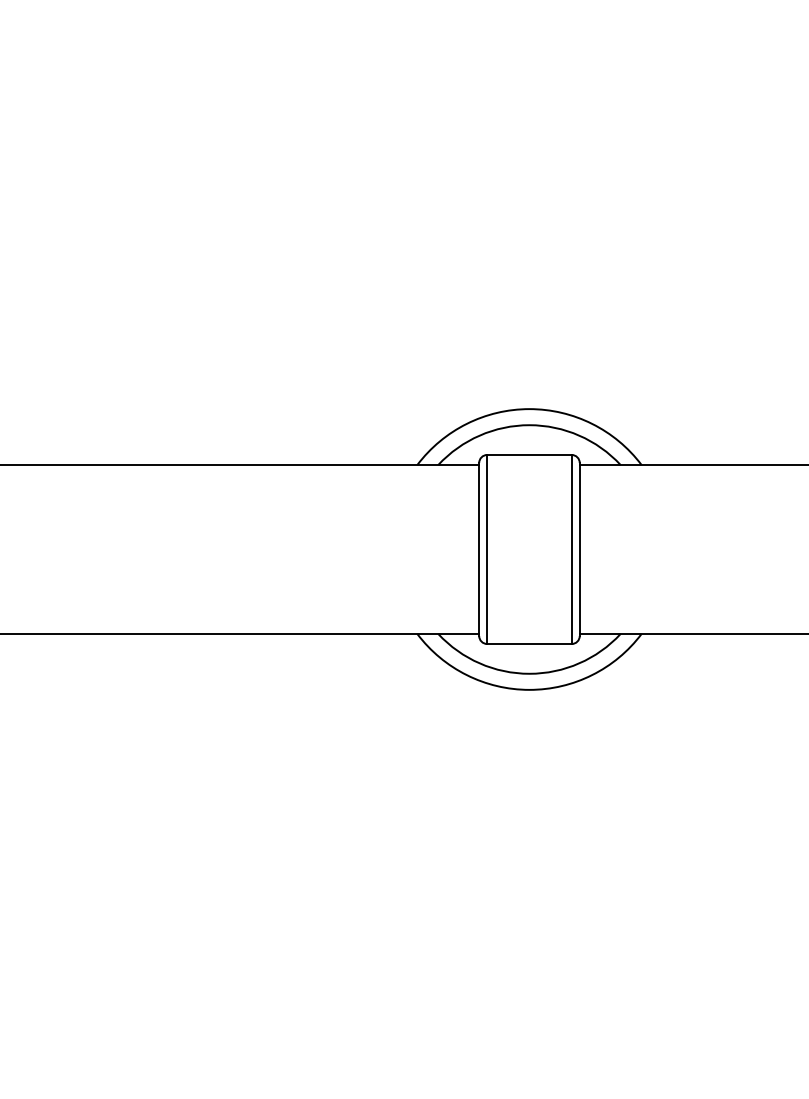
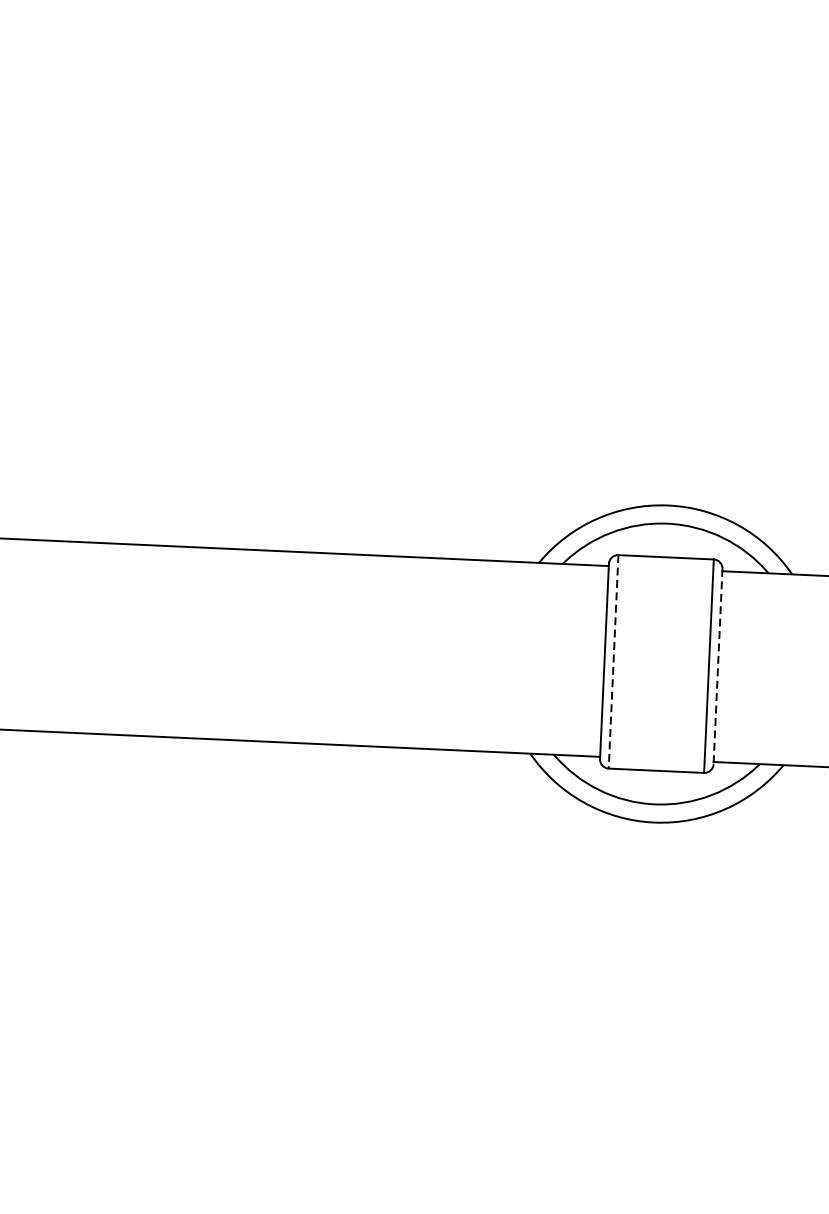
line: (487, 549) -> (613, 661), solid -> dashed
line: (579, 550) -> (717, 667), solid -> dashed

